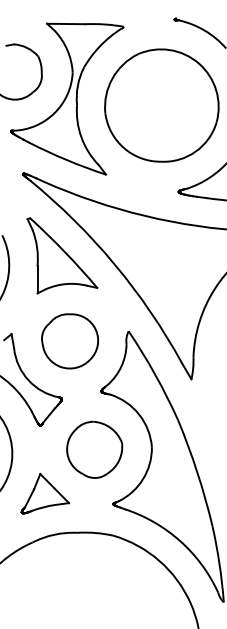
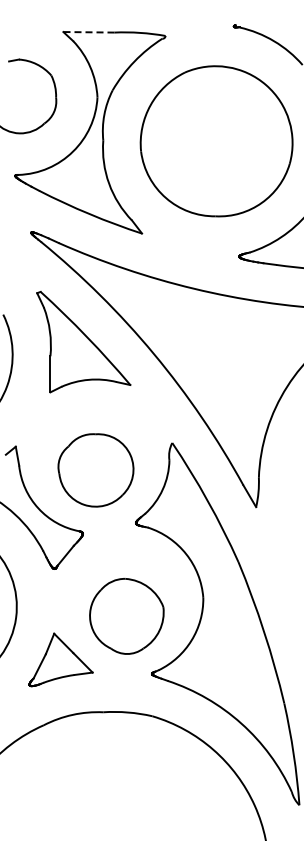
line: (65, 24) -> (88, 32), solid -> dashed
part: (69, 341) -> (95, 470), moved
part: (94, 449) -> (126, 616), moved

